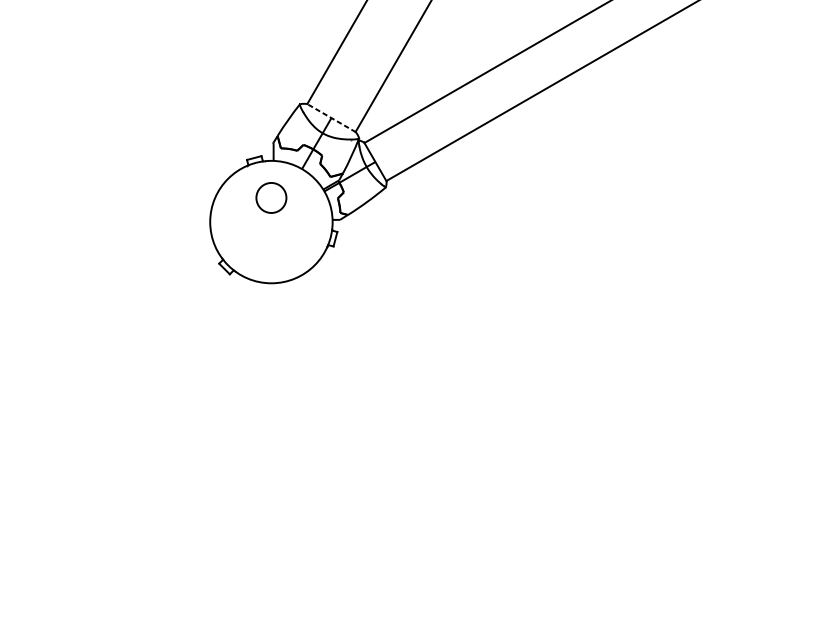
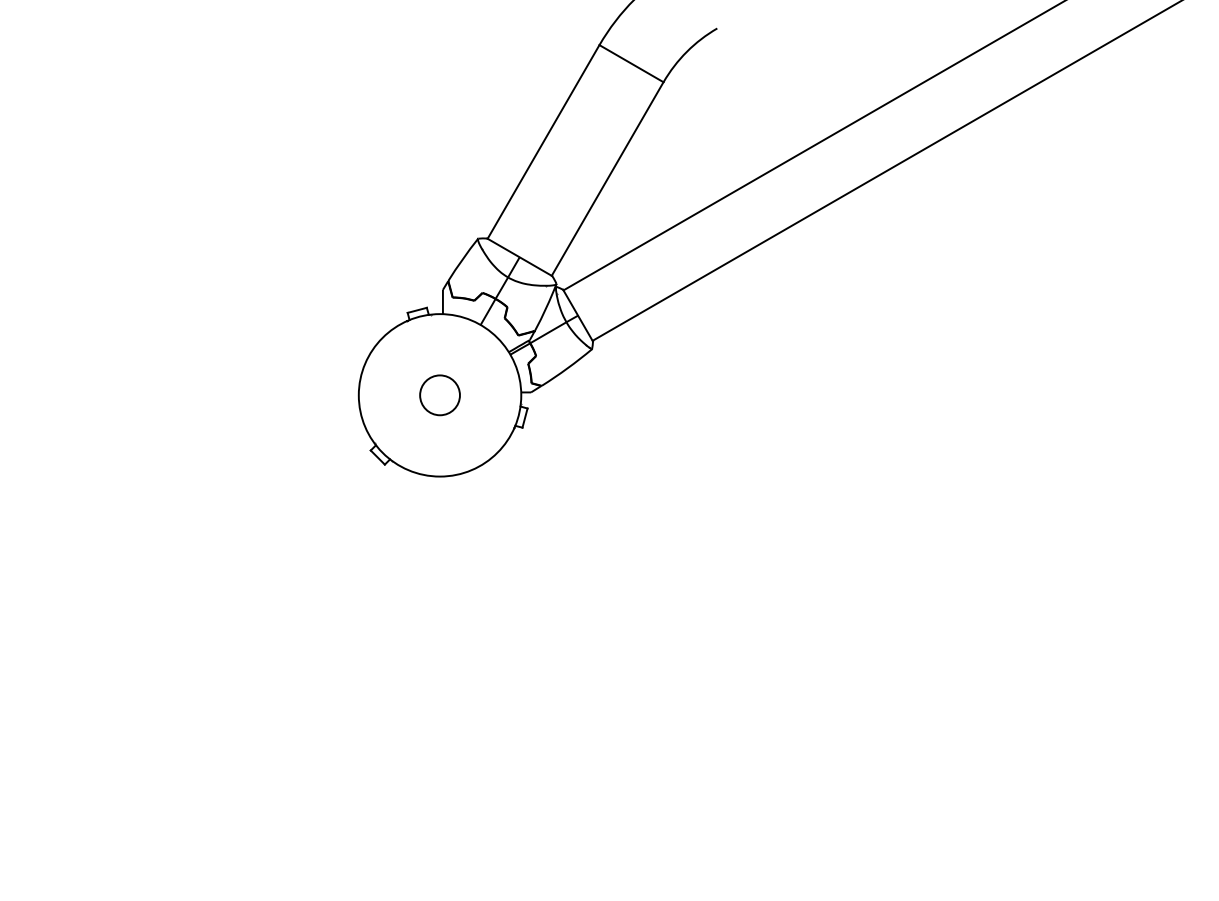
line: (331, 118) -> (519, 257), dashed -> solid
circle: (271, 198) -> (439, 395), moved

